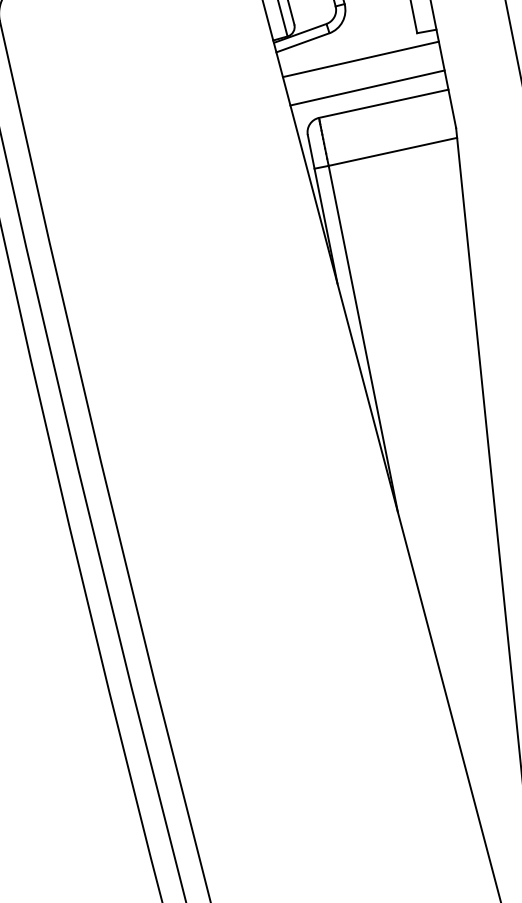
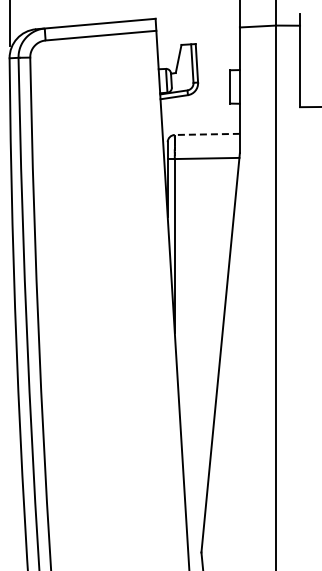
line: (360, 58) -> (200, 110), removed
line: (366, 88) -> (200, 125), removed
line: (384, 103) -> (207, 134), solid -> dashed

